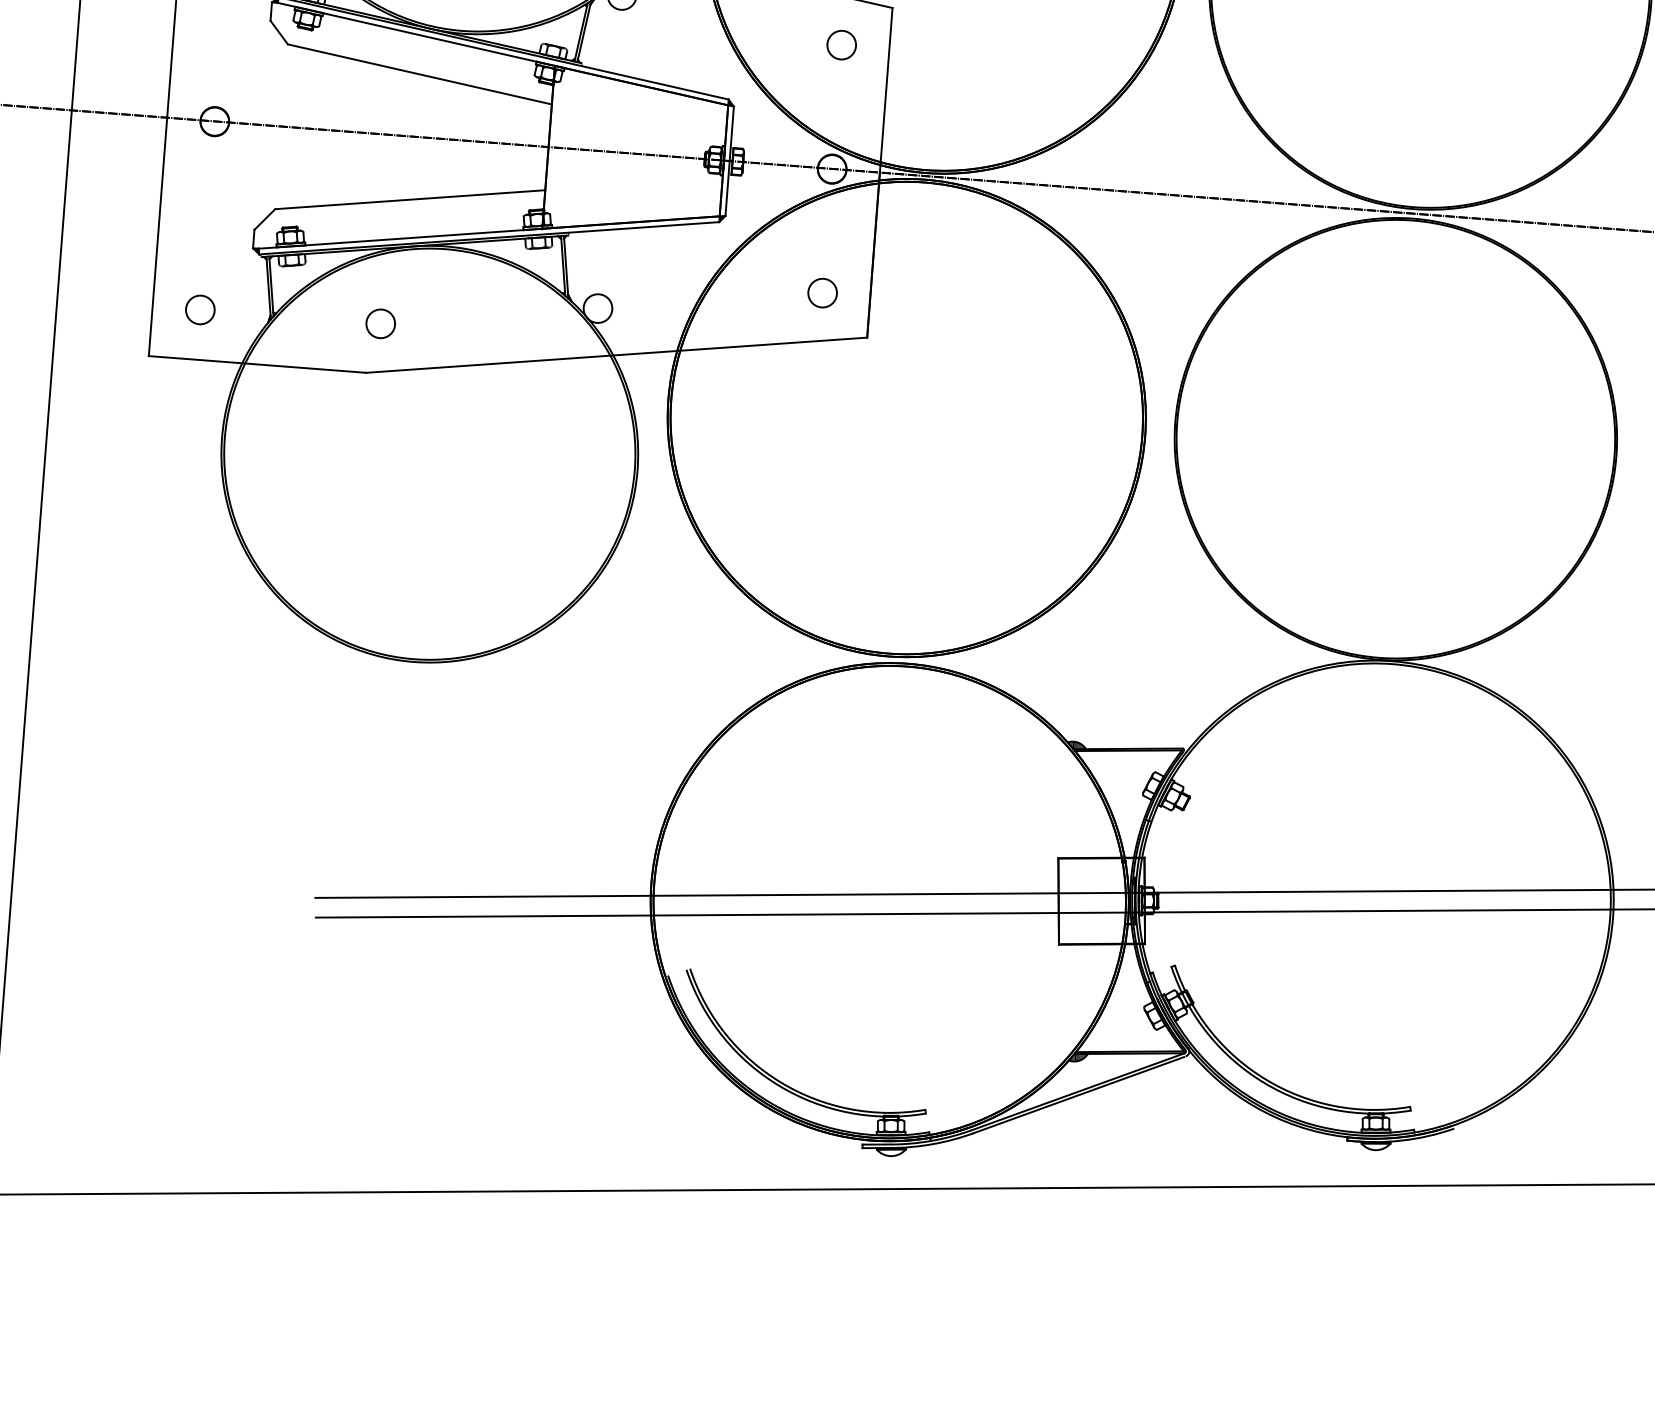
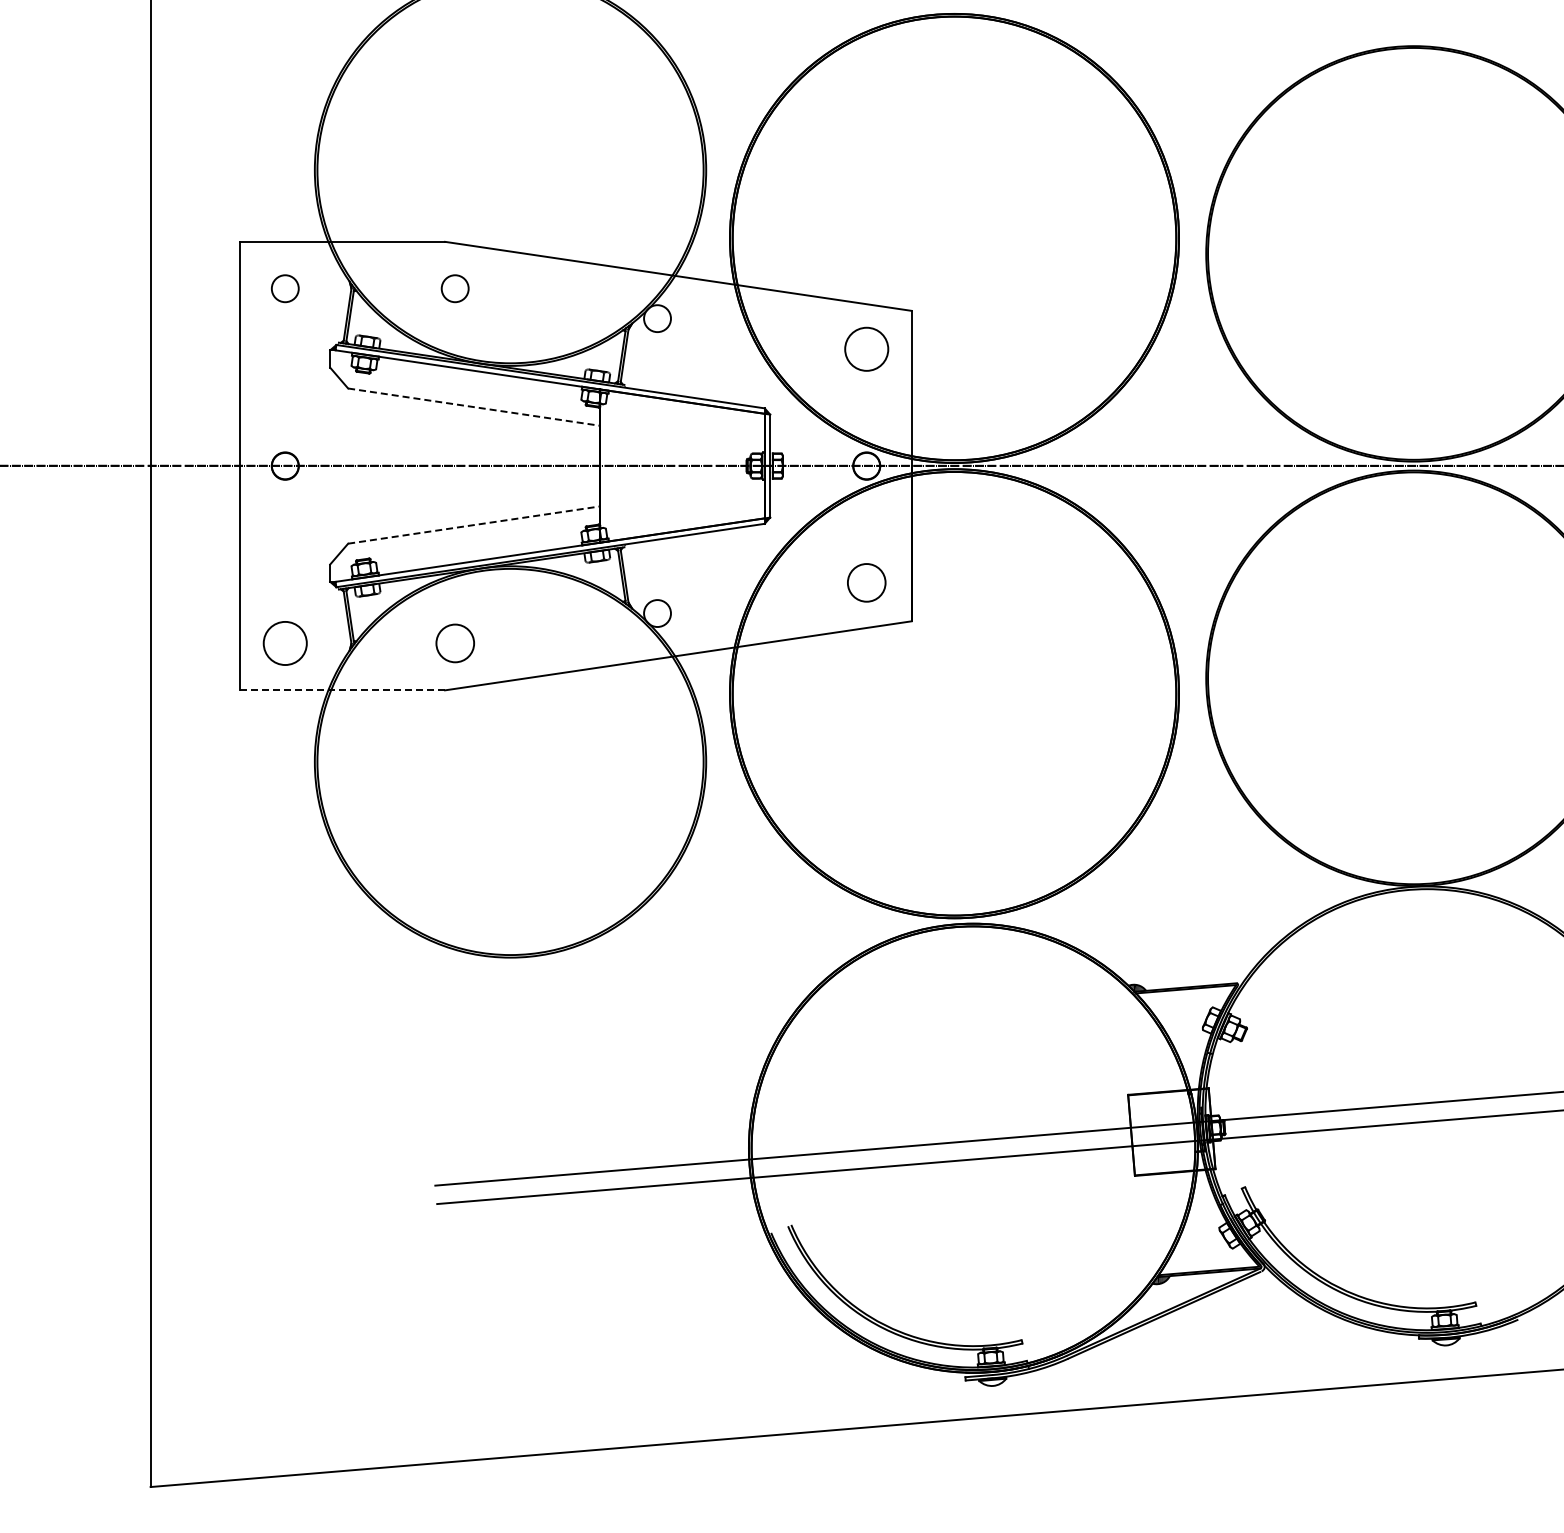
circle: (841, 44) -> (866, 348), size x1.6
line: (420, 74) -> (474, 407), solid -> dashed
line: (410, 200) -> (474, 525), solid -> dashed
circle: (822, 292) -> (866, 582), size x1.4
circle: (199, 308) -> (284, 642), size x1.6
circle: (380, 323) -> (454, 643), size x1.4
line: (258, 364) -> (343, 690), solid -> dashed

